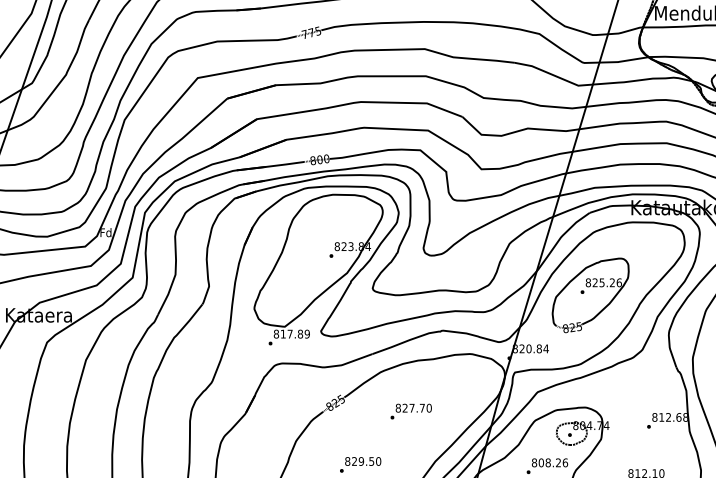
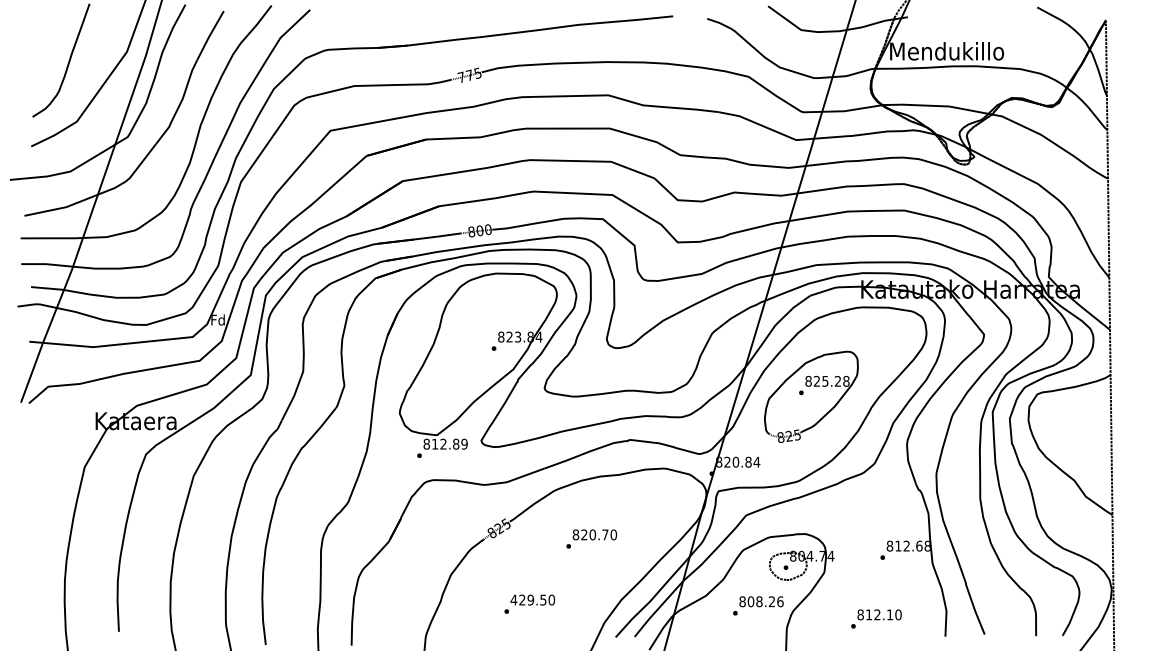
text: (619, 282) -> (846, 380), 825.26 -> 825.28
text: (290, 333) -> (443, 443), 817.89 -> 812.89
text: (411, 407) -> (592, 534), 827.70 -> 820.70
text: (347, 461) -> (513, 599), 829.50 -> 429.50

